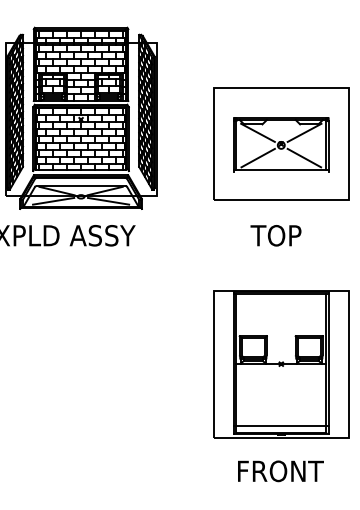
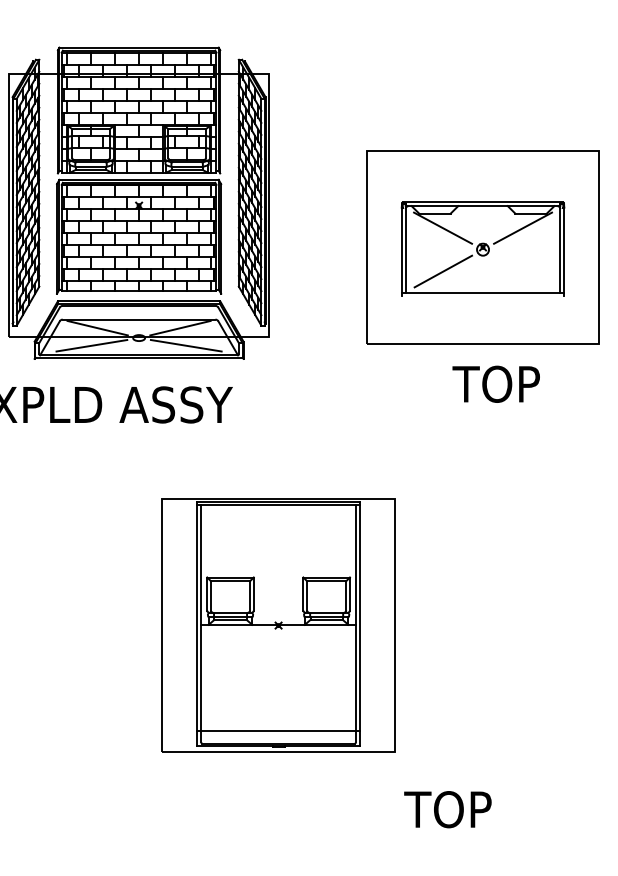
line: (304, 157) -> (522, 270), removed
text: (275, 235) -> (495, 383), moved
part: (281, 364) -> (278, 626), moved
text: (279, 471) -> (479, 809), FRONT -> TOP

